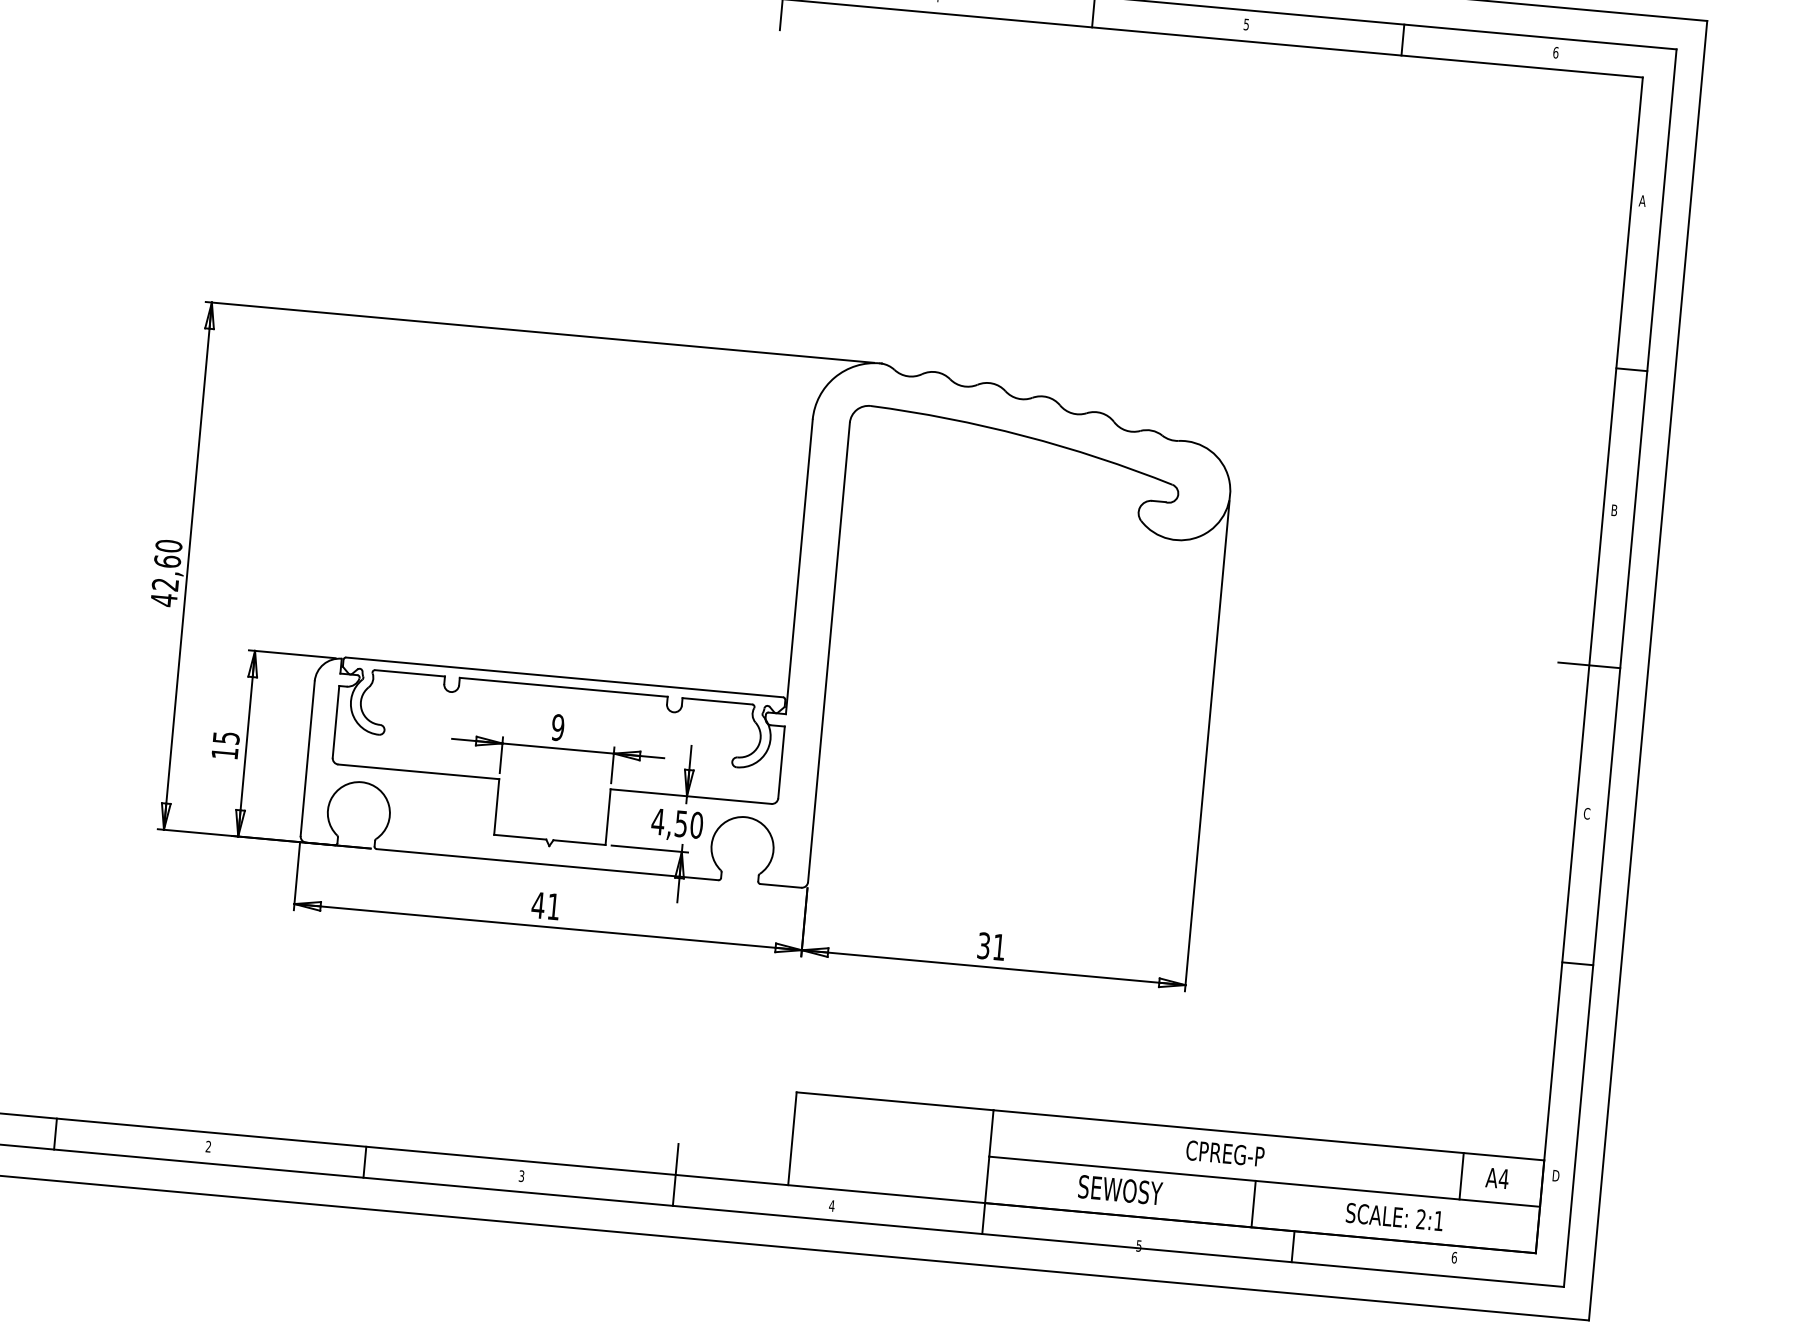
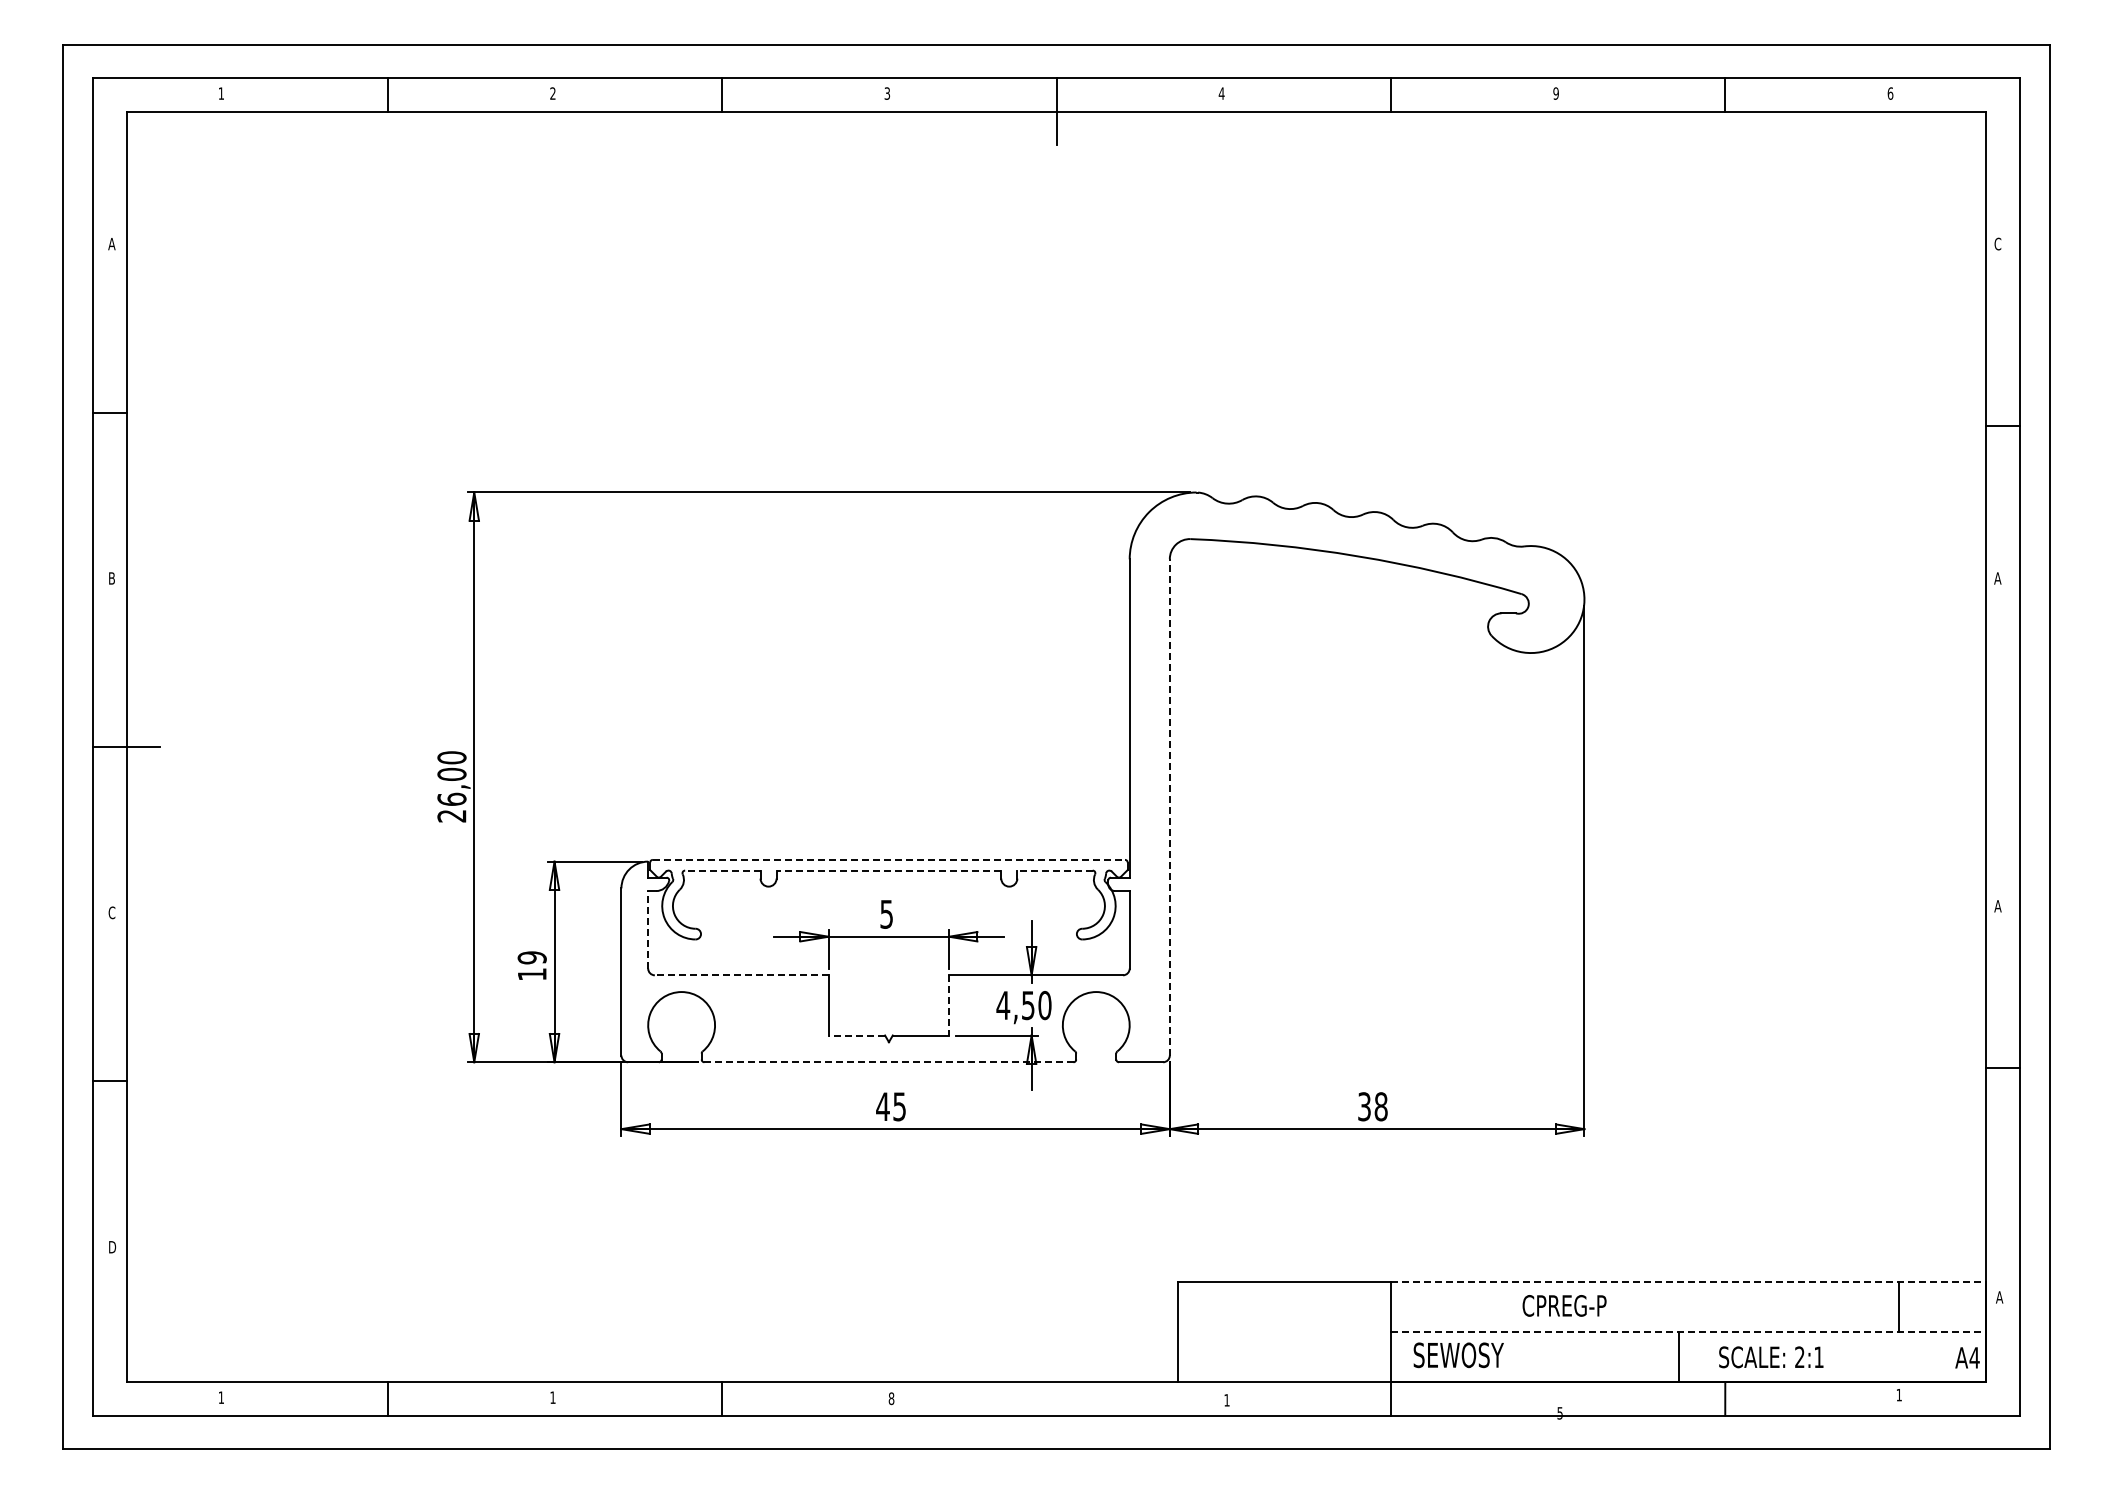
text: (1245, 24) -> (1555, 93), 5 -> 9
text: (1642, 200) -> (1997, 243), A -> C
text: (1614, 510) -> (1997, 578), B -> A
text: (165, 581) -> (451, 795), 42,60 -> 26,00
line: (828, 651) -> (1169, 806), solid -> dashed
line: (1588, 664) -> (1985, 746), removed
line: (409, 673) -> (722, 870), solid -> dashed
line: (565, 677) -> (889, 859), solid -> dashed
line: (563, 687) -> (888, 870), solid -> dashed
line: (717, 701) -> (1055, 870), solid -> dashed
line: (336, 721) -> (648, 929), solid -> dashed
text: (557, 726) -> (886, 913), 9 -> 5
text: (225, 737) -> (531, 957), 15 -> 19
line: (418, 771) -> (741, 975), solid -> dashed
text: (1586, 813) -> (1997, 906), C -> A
line: (608, 817) -> (949, 1005), solid -> dashed
line: (519, 837) -> (856, 1035), solid -> dashed
line: (547, 864) -> (888, 1062), solid -> dashed
text: (553, 906) -> (899, 1106), 41 -> 45
text: (998, 947) -> (1380, 1106), 31 -> 38
line: (1268, 1135) -> (1688, 1282), solid -> dashed
text: (208, 1146) -> (552, 1397), 2 -> 1
text: (1225, 1153) -> (1564, 1305), moved
line: (675, 1174) -> (1056, 1381), removed
text: (1555, 1175) -> (1999, 1297), D -> A
text: (521, 1176) -> (891, 1398), 3 -> 8
text: (1497, 1178) -> (1967, 1357), moved
line: (1264, 1182) -> (1688, 1332), solid -> dashed
text: (1120, 1190) -> (1458, 1355), moved
text: (831, 1206) -> (1226, 1400), 4 -> 1
text: (1394, 1217) -> (1771, 1357), moved
text: (1454, 1257) -> (1899, 1394), 6 -> 1

